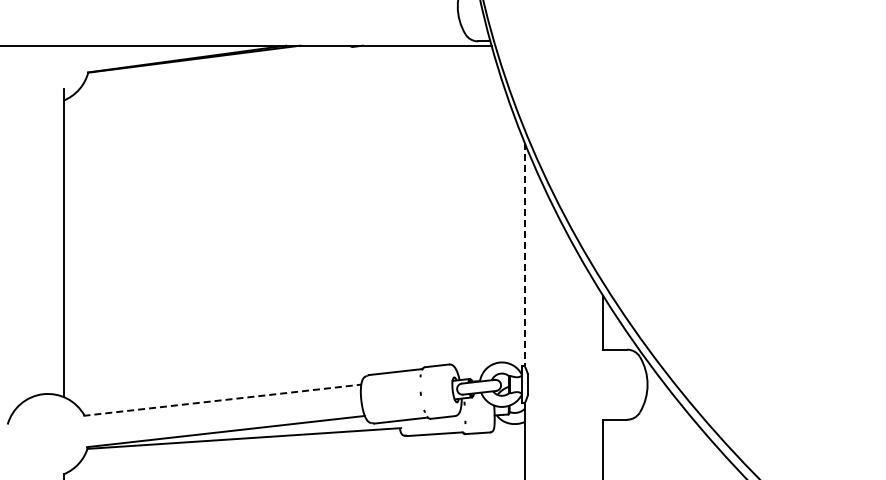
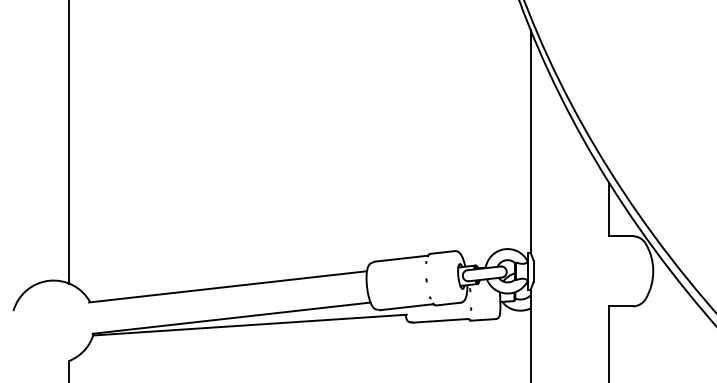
line: (524, 255) -> (530, 142), dashed -> solid
line: (222, 400) -> (228, 287), dashed -> solid

